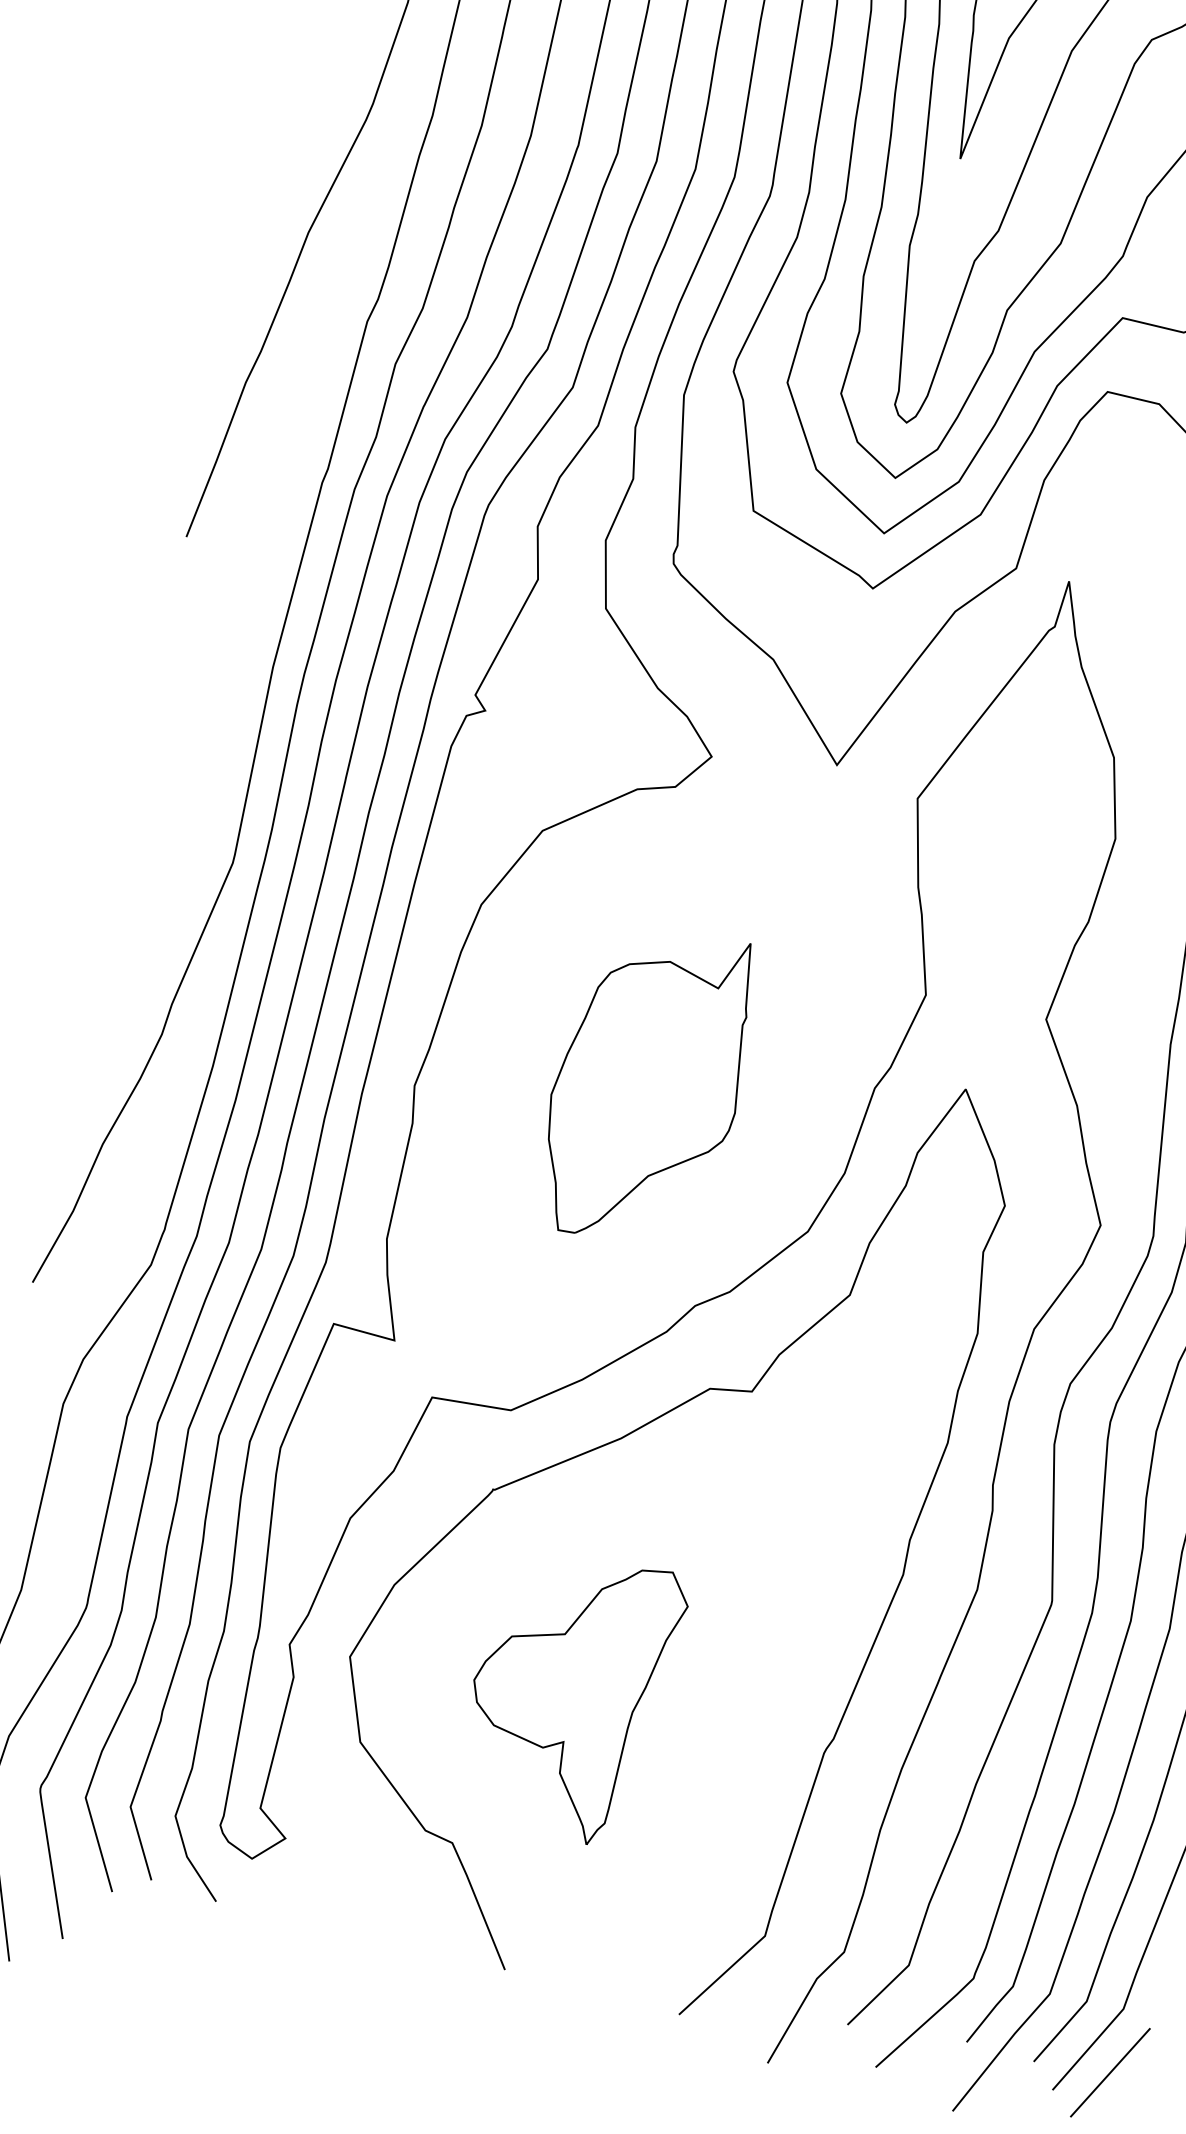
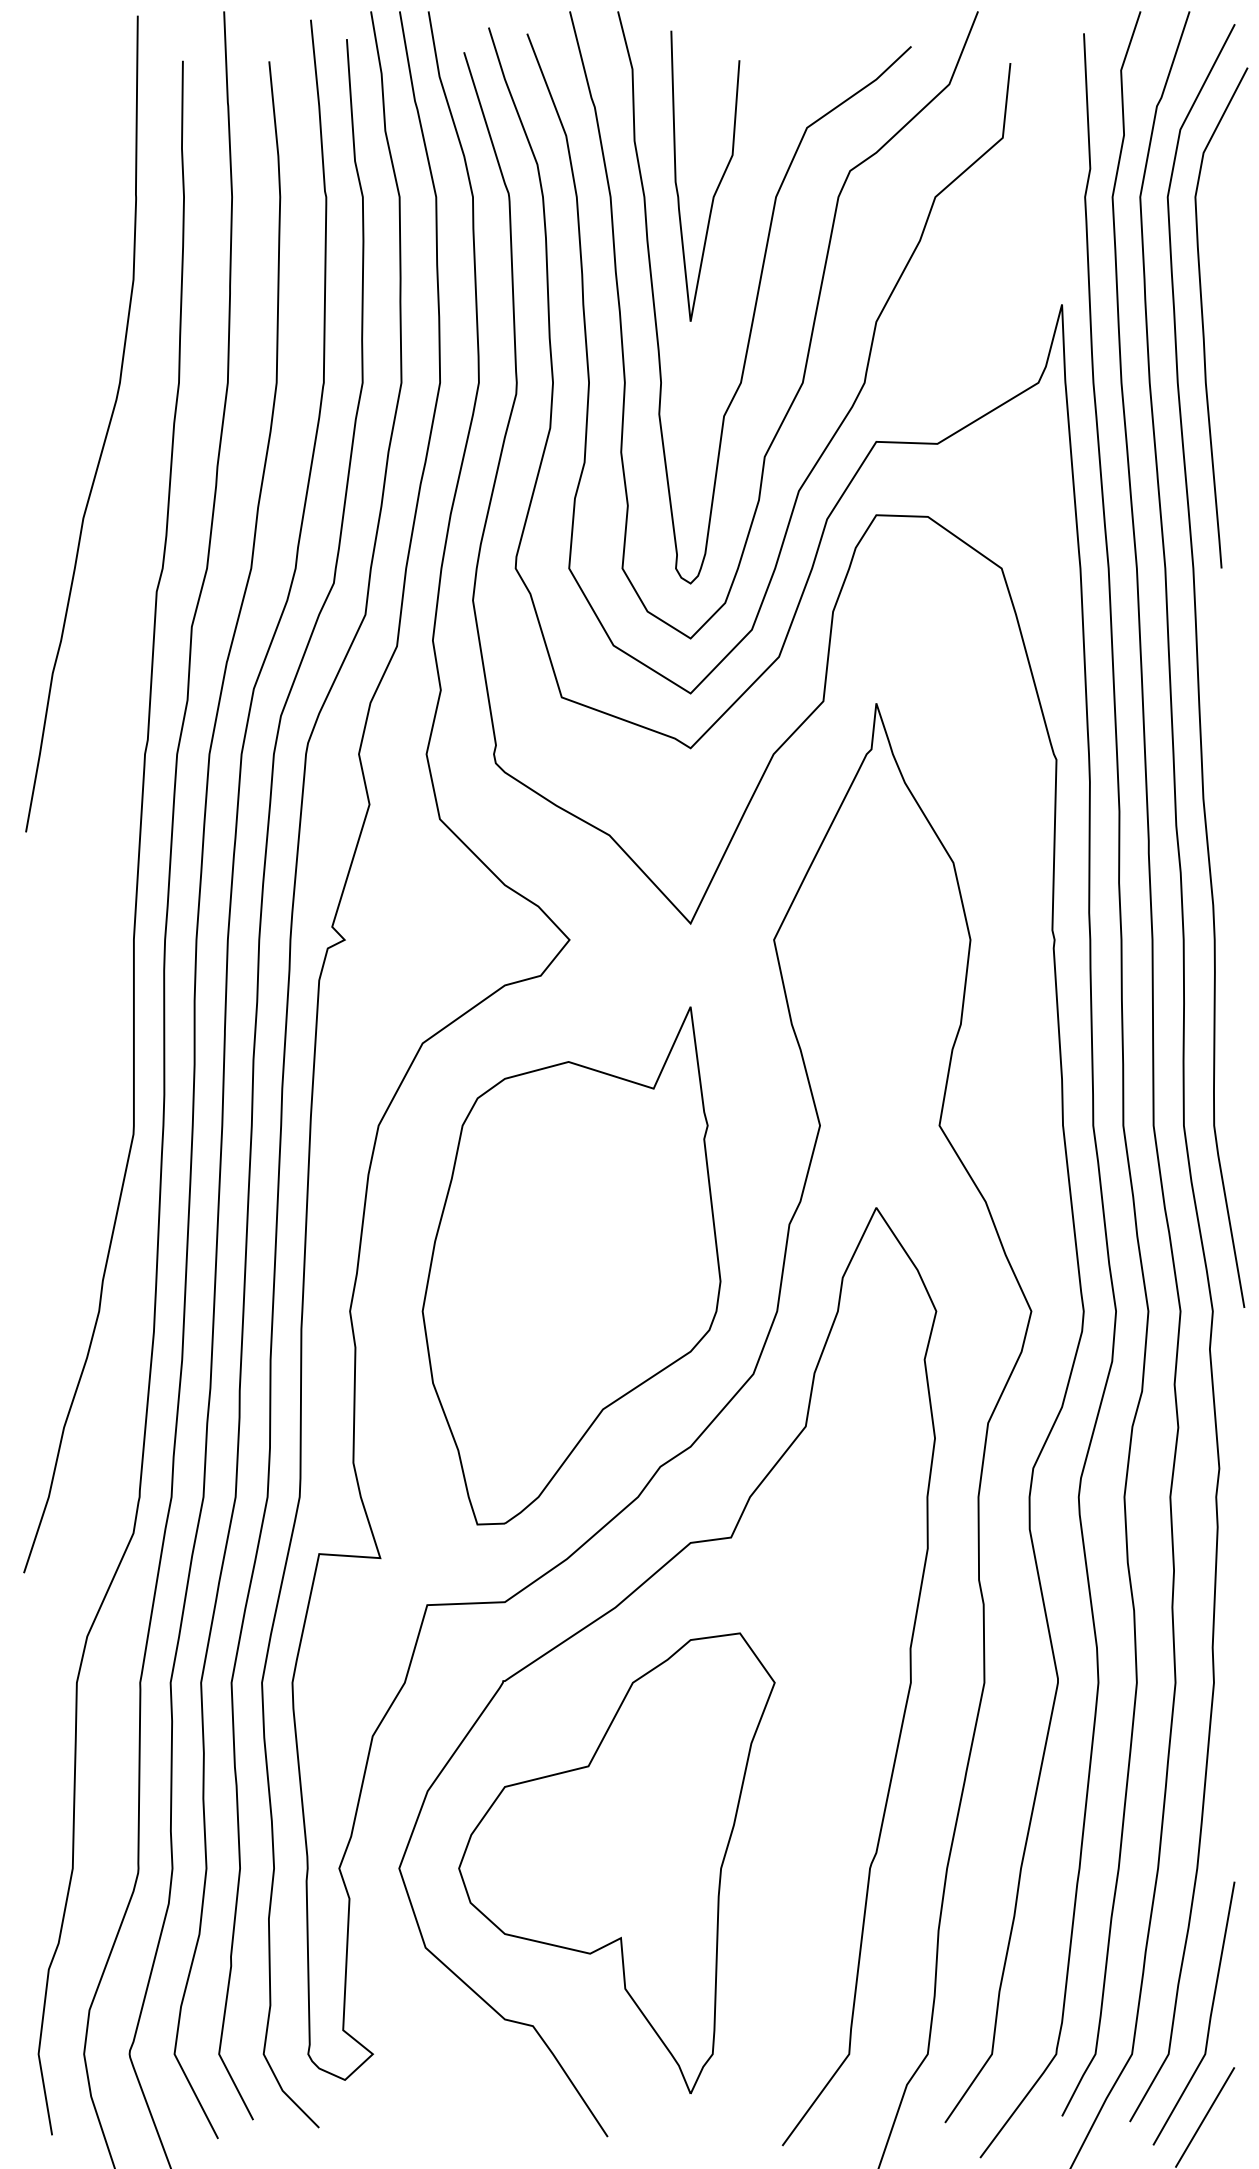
part: (646, 1084) -> (571, 1265), size x1.67
part: (569, 1696) -> (616, 1863), size x1.67

